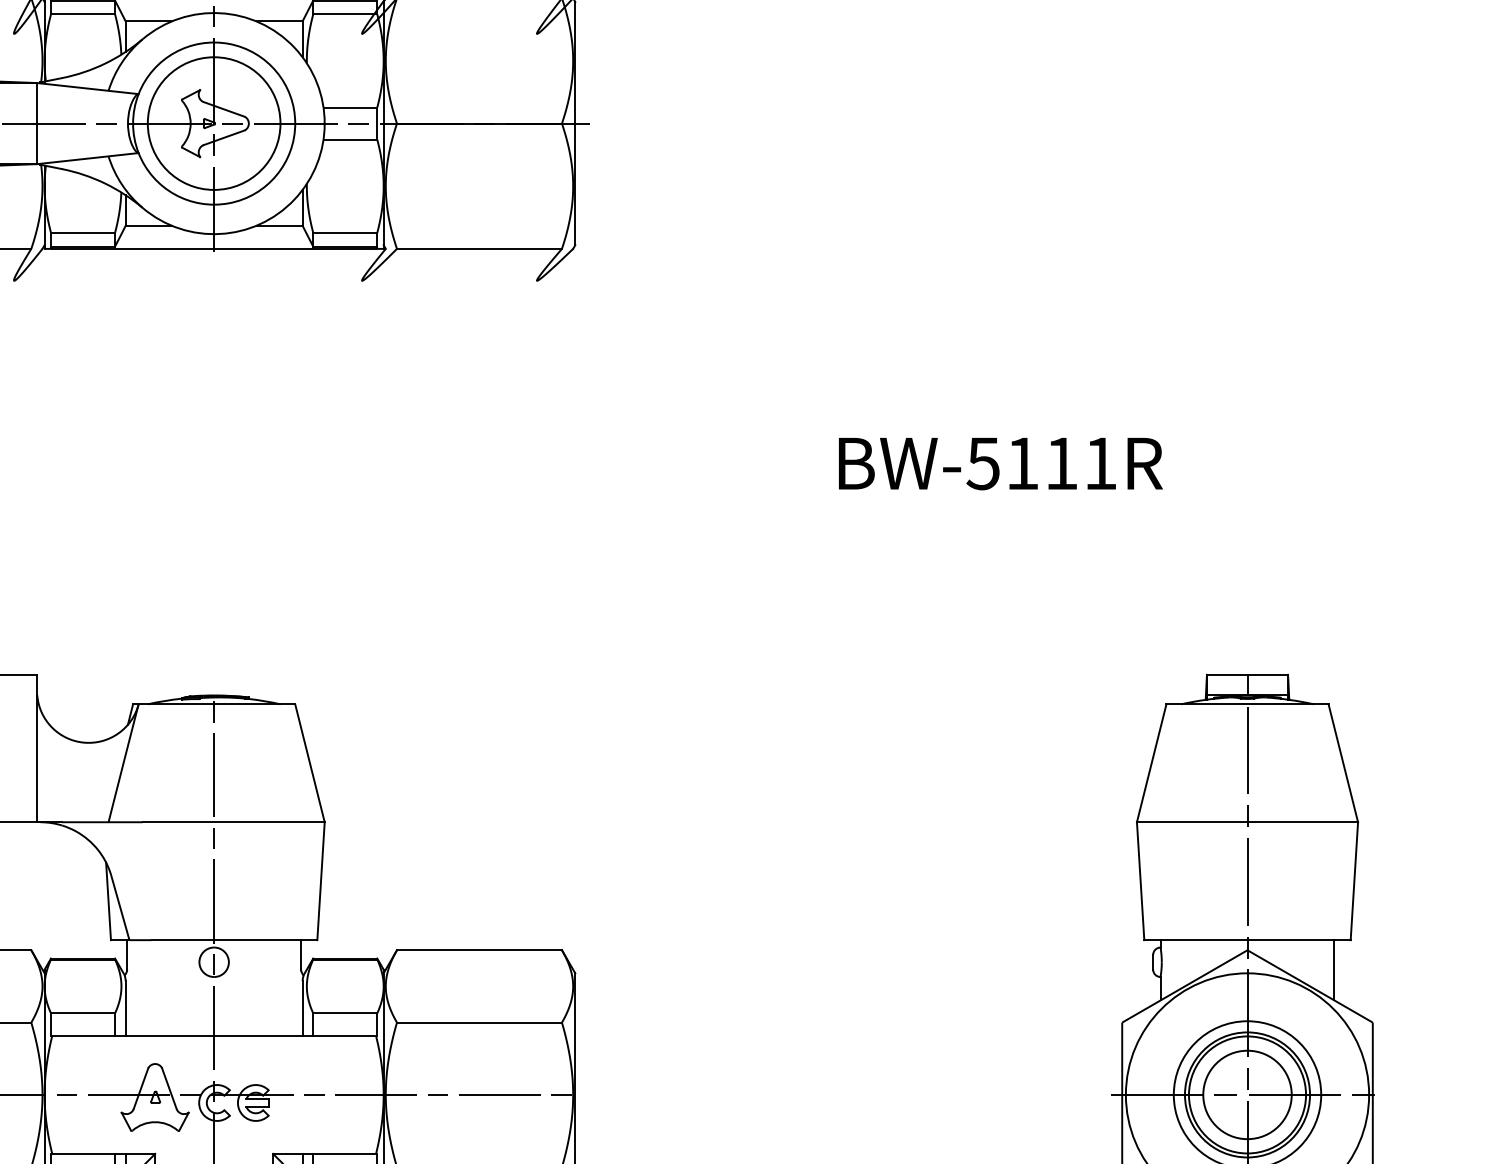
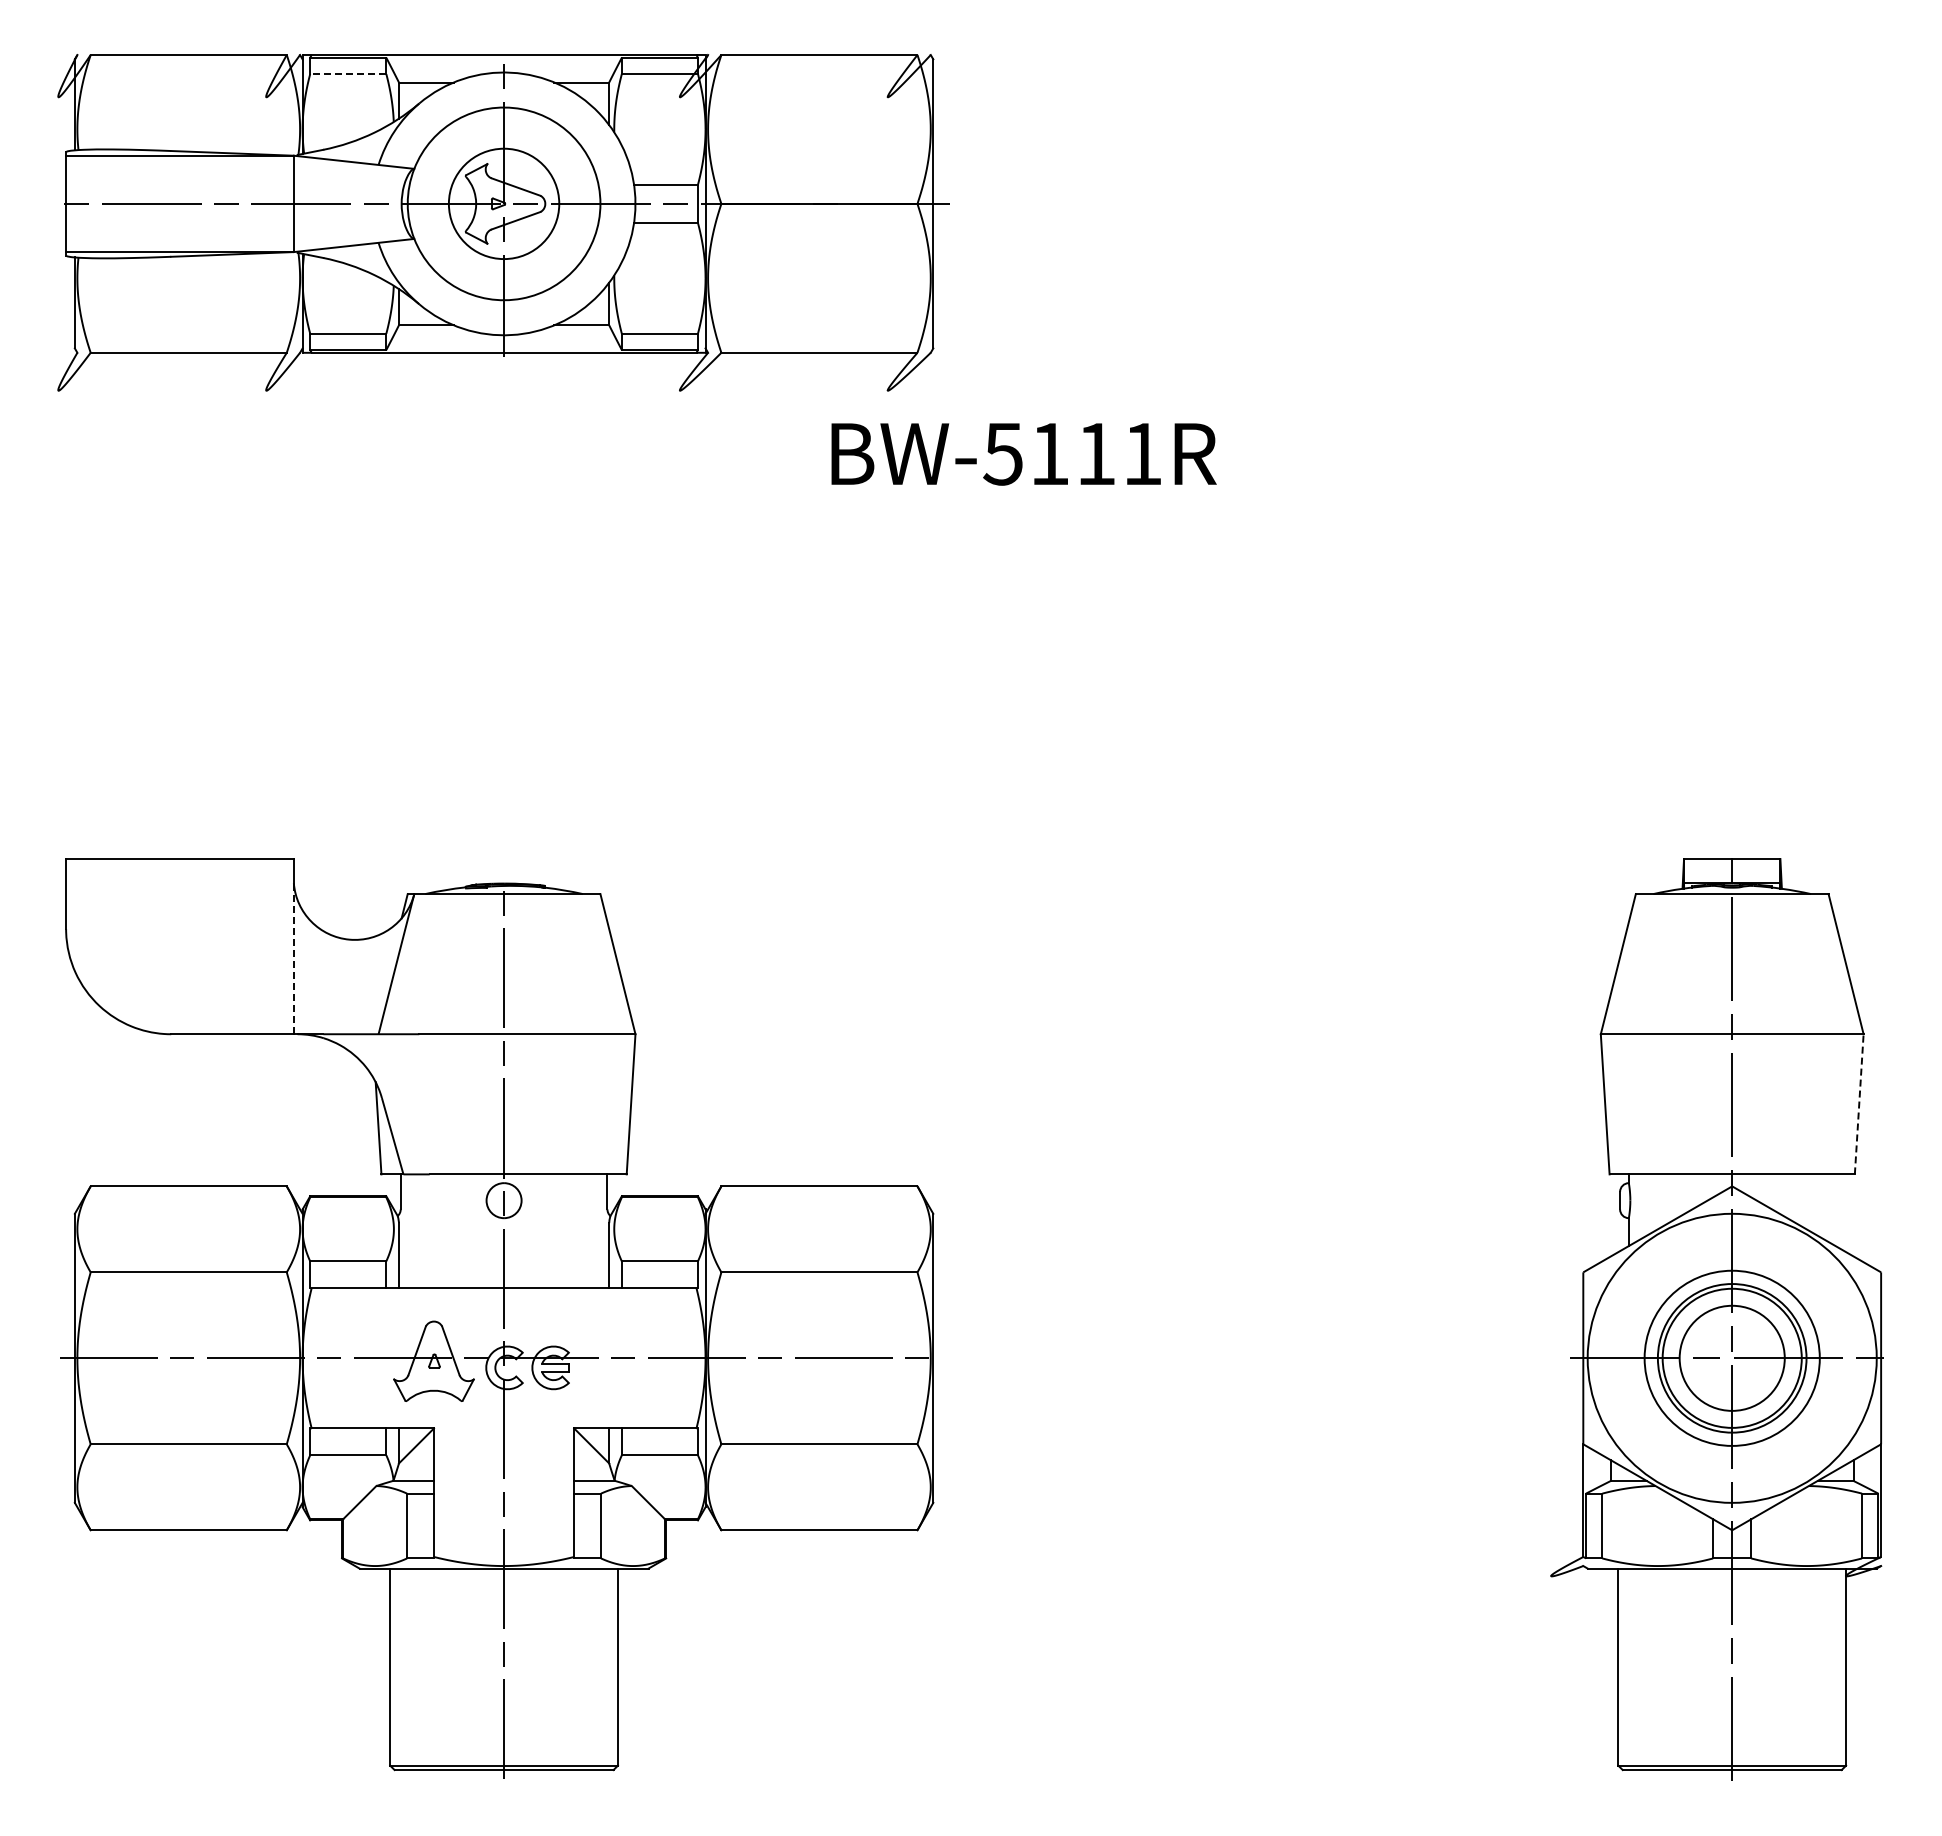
line: (82, 14) -> (347, 74), solid -> dashed
circle: (213, 123) -> (503, 203), size x0.7
text: (1000, 464) -> (1023, 454), moved
line: (36, 758) -> (293, 958), solid -> dashed
line: (1354, 880) -> (1859, 1103), solid -> dashed
line: (1334, 970) -> (1835, 1210), removed

